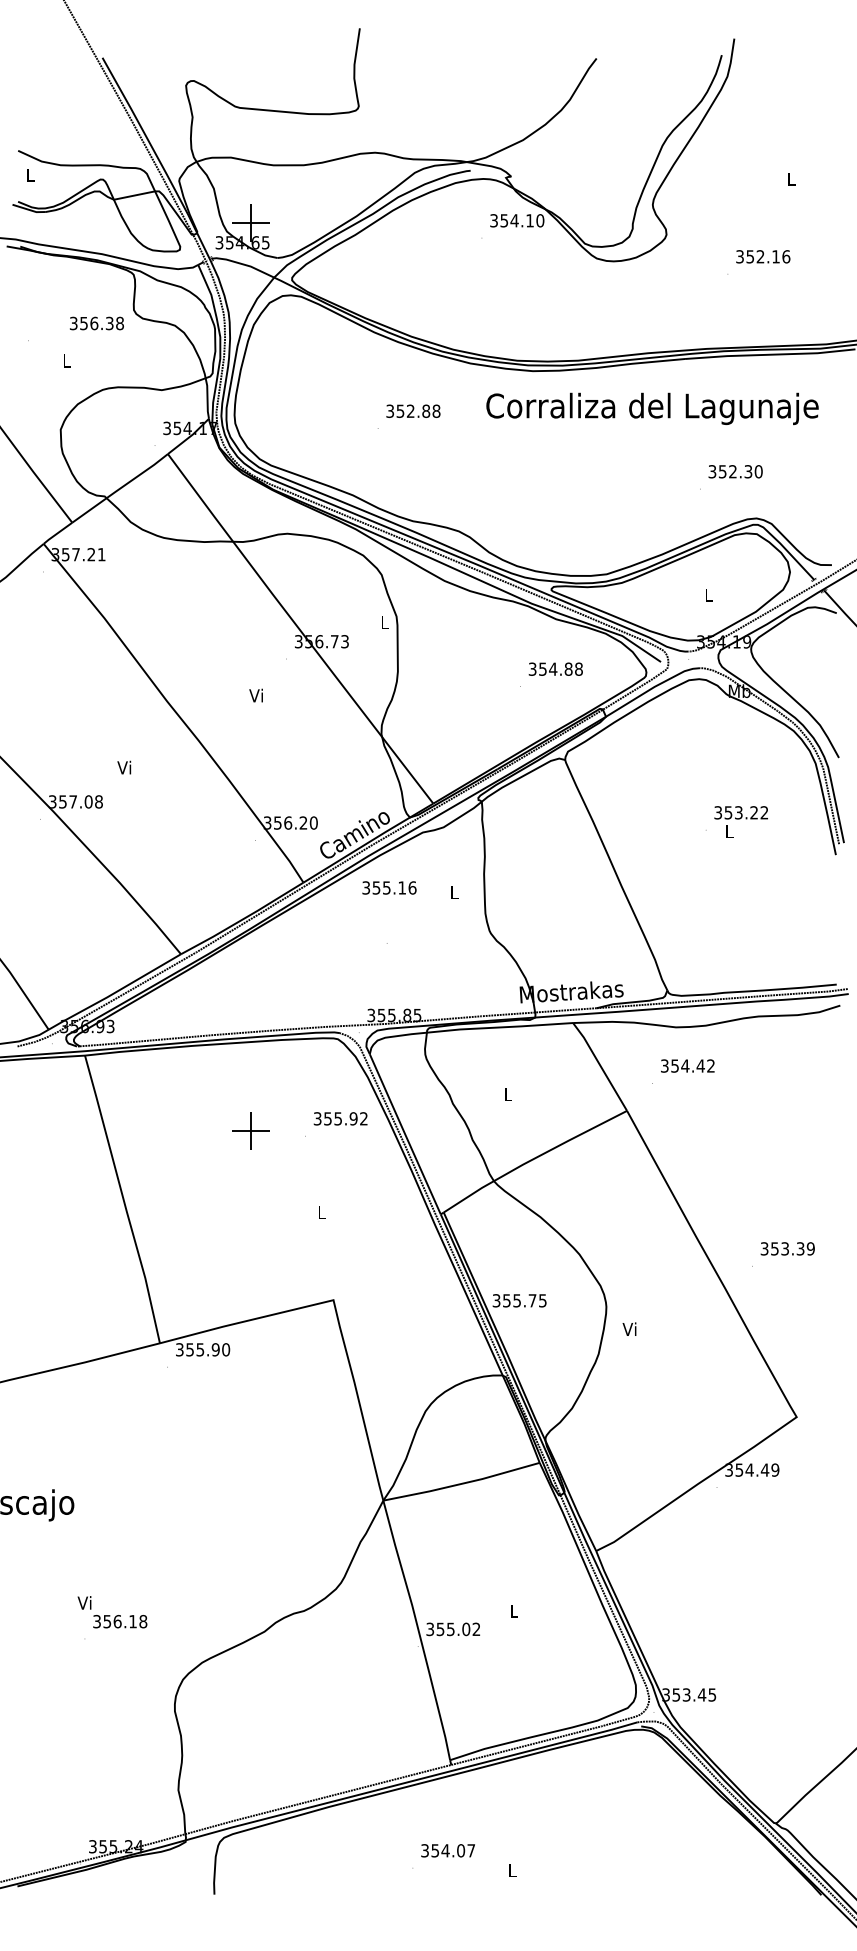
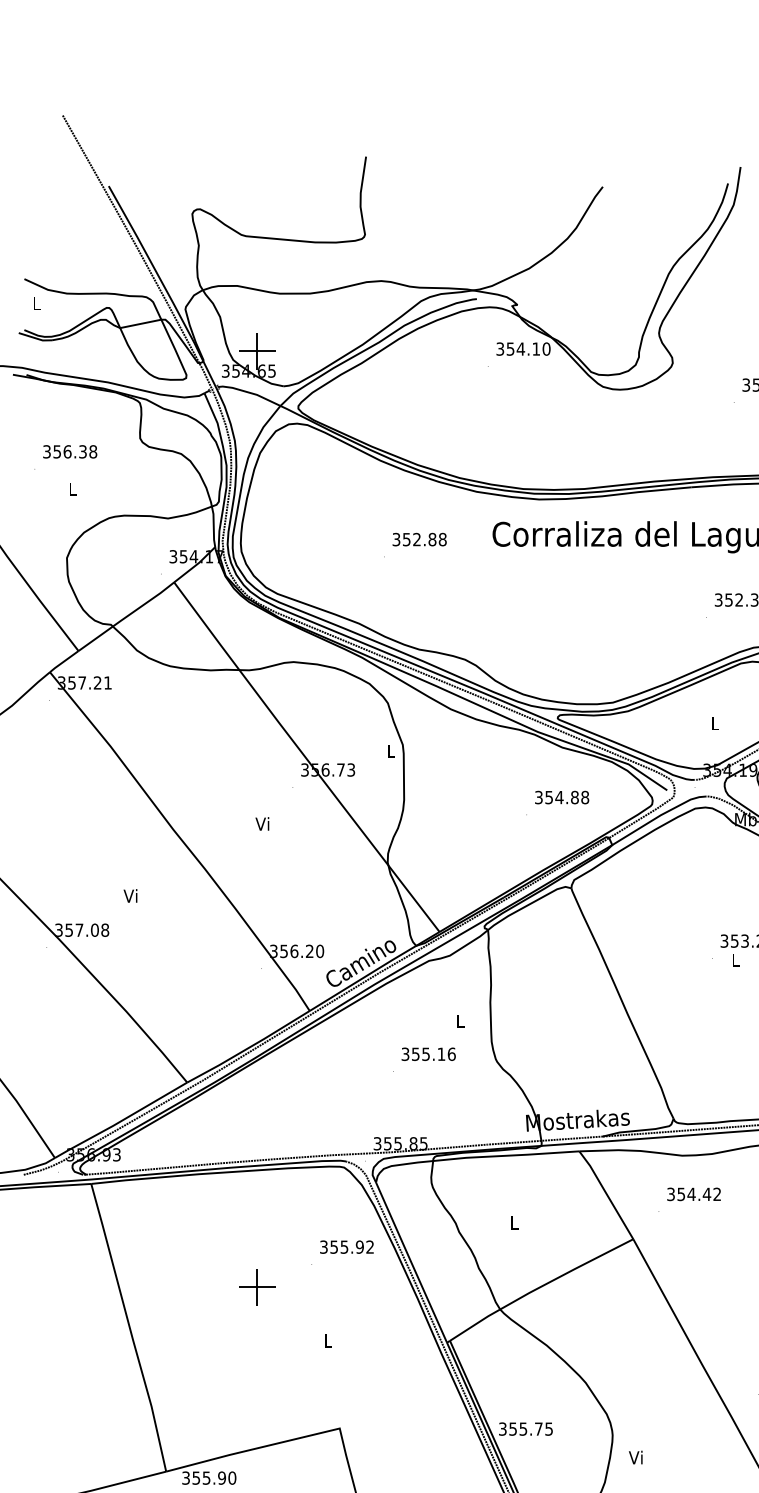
text: (96, 323) -> (69, 451), moved
text: (389, 887) -> (428, 1053), moved
part: (250, 1130) -> (256, 1286), moved

